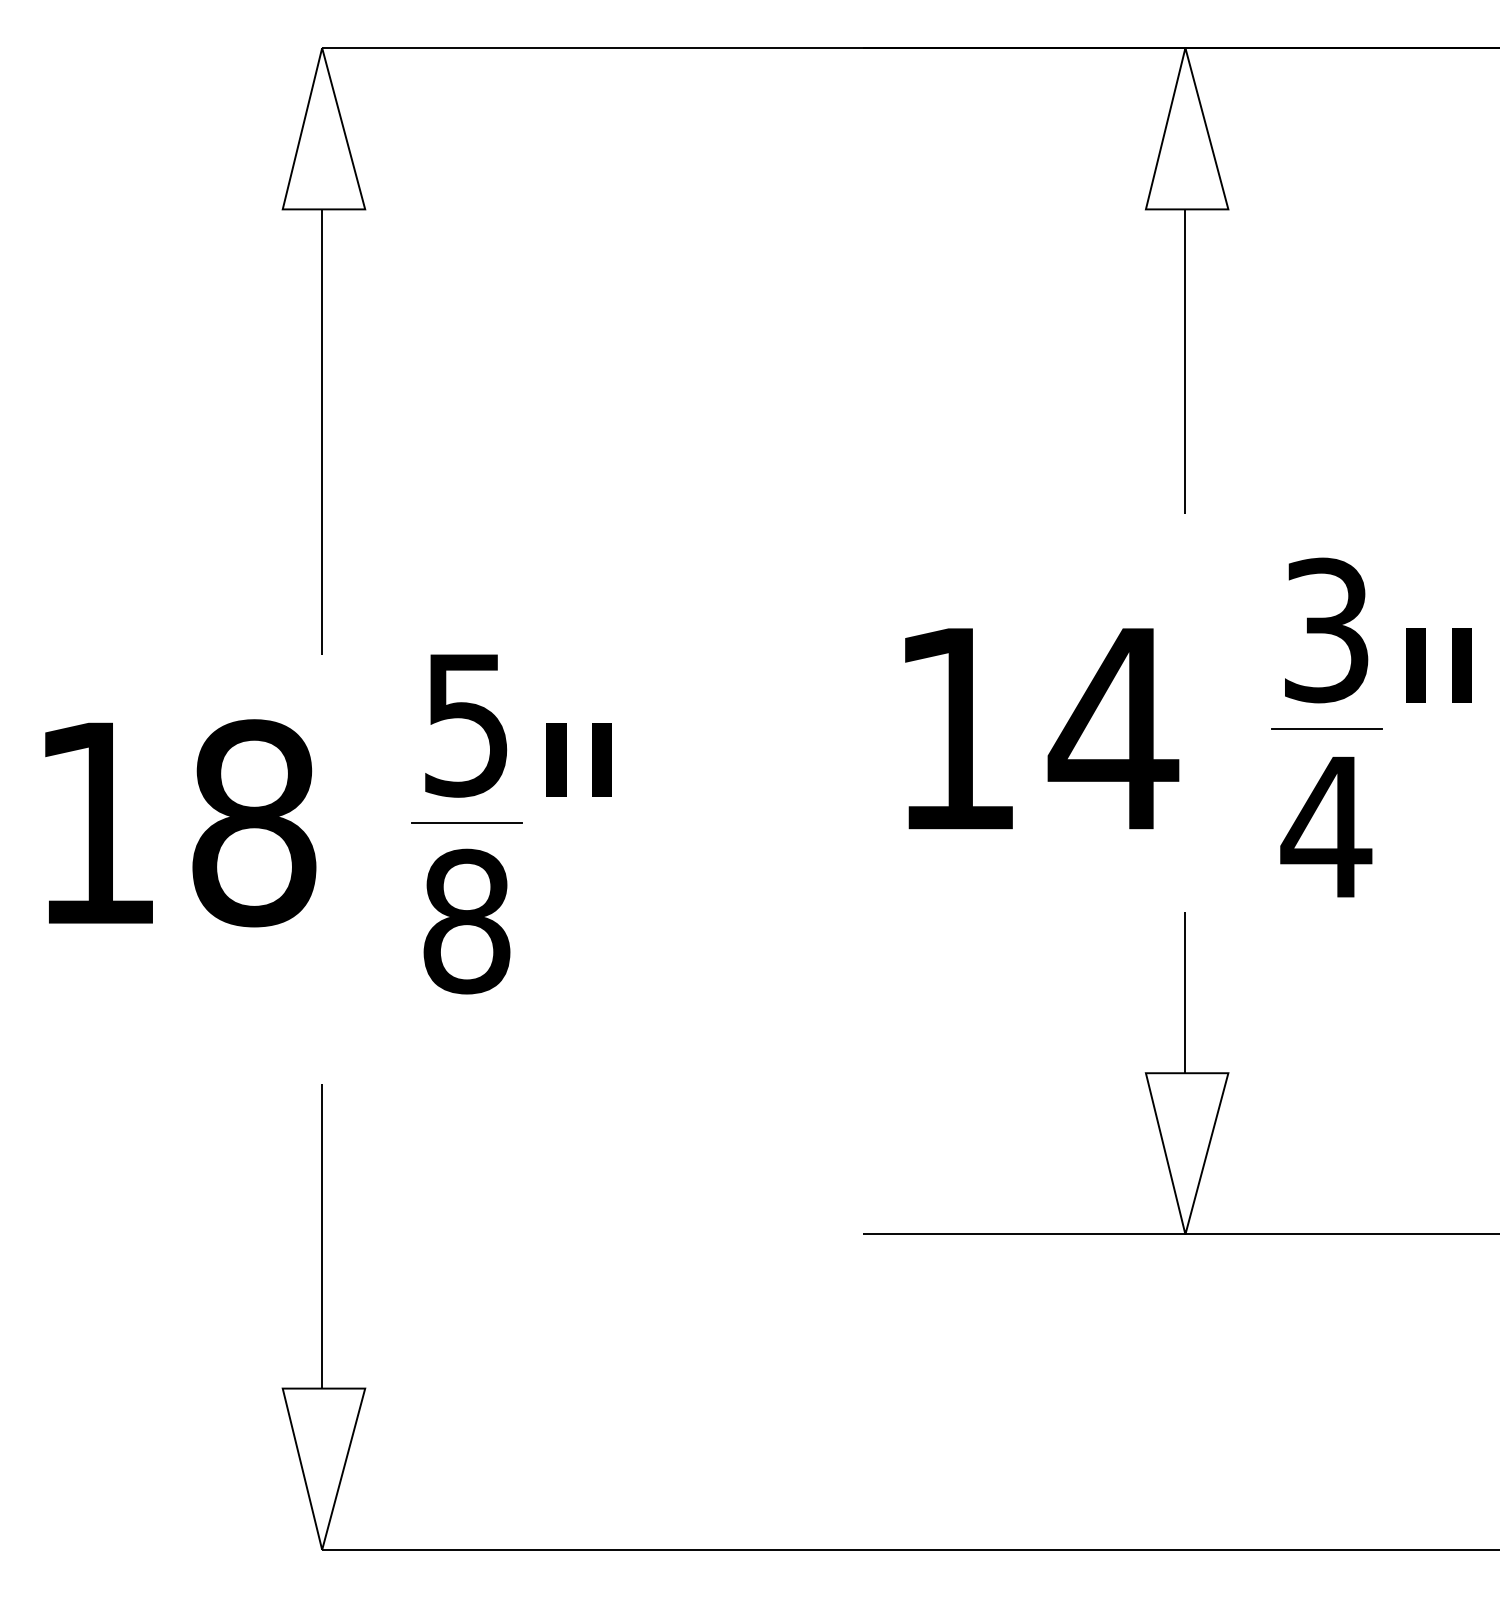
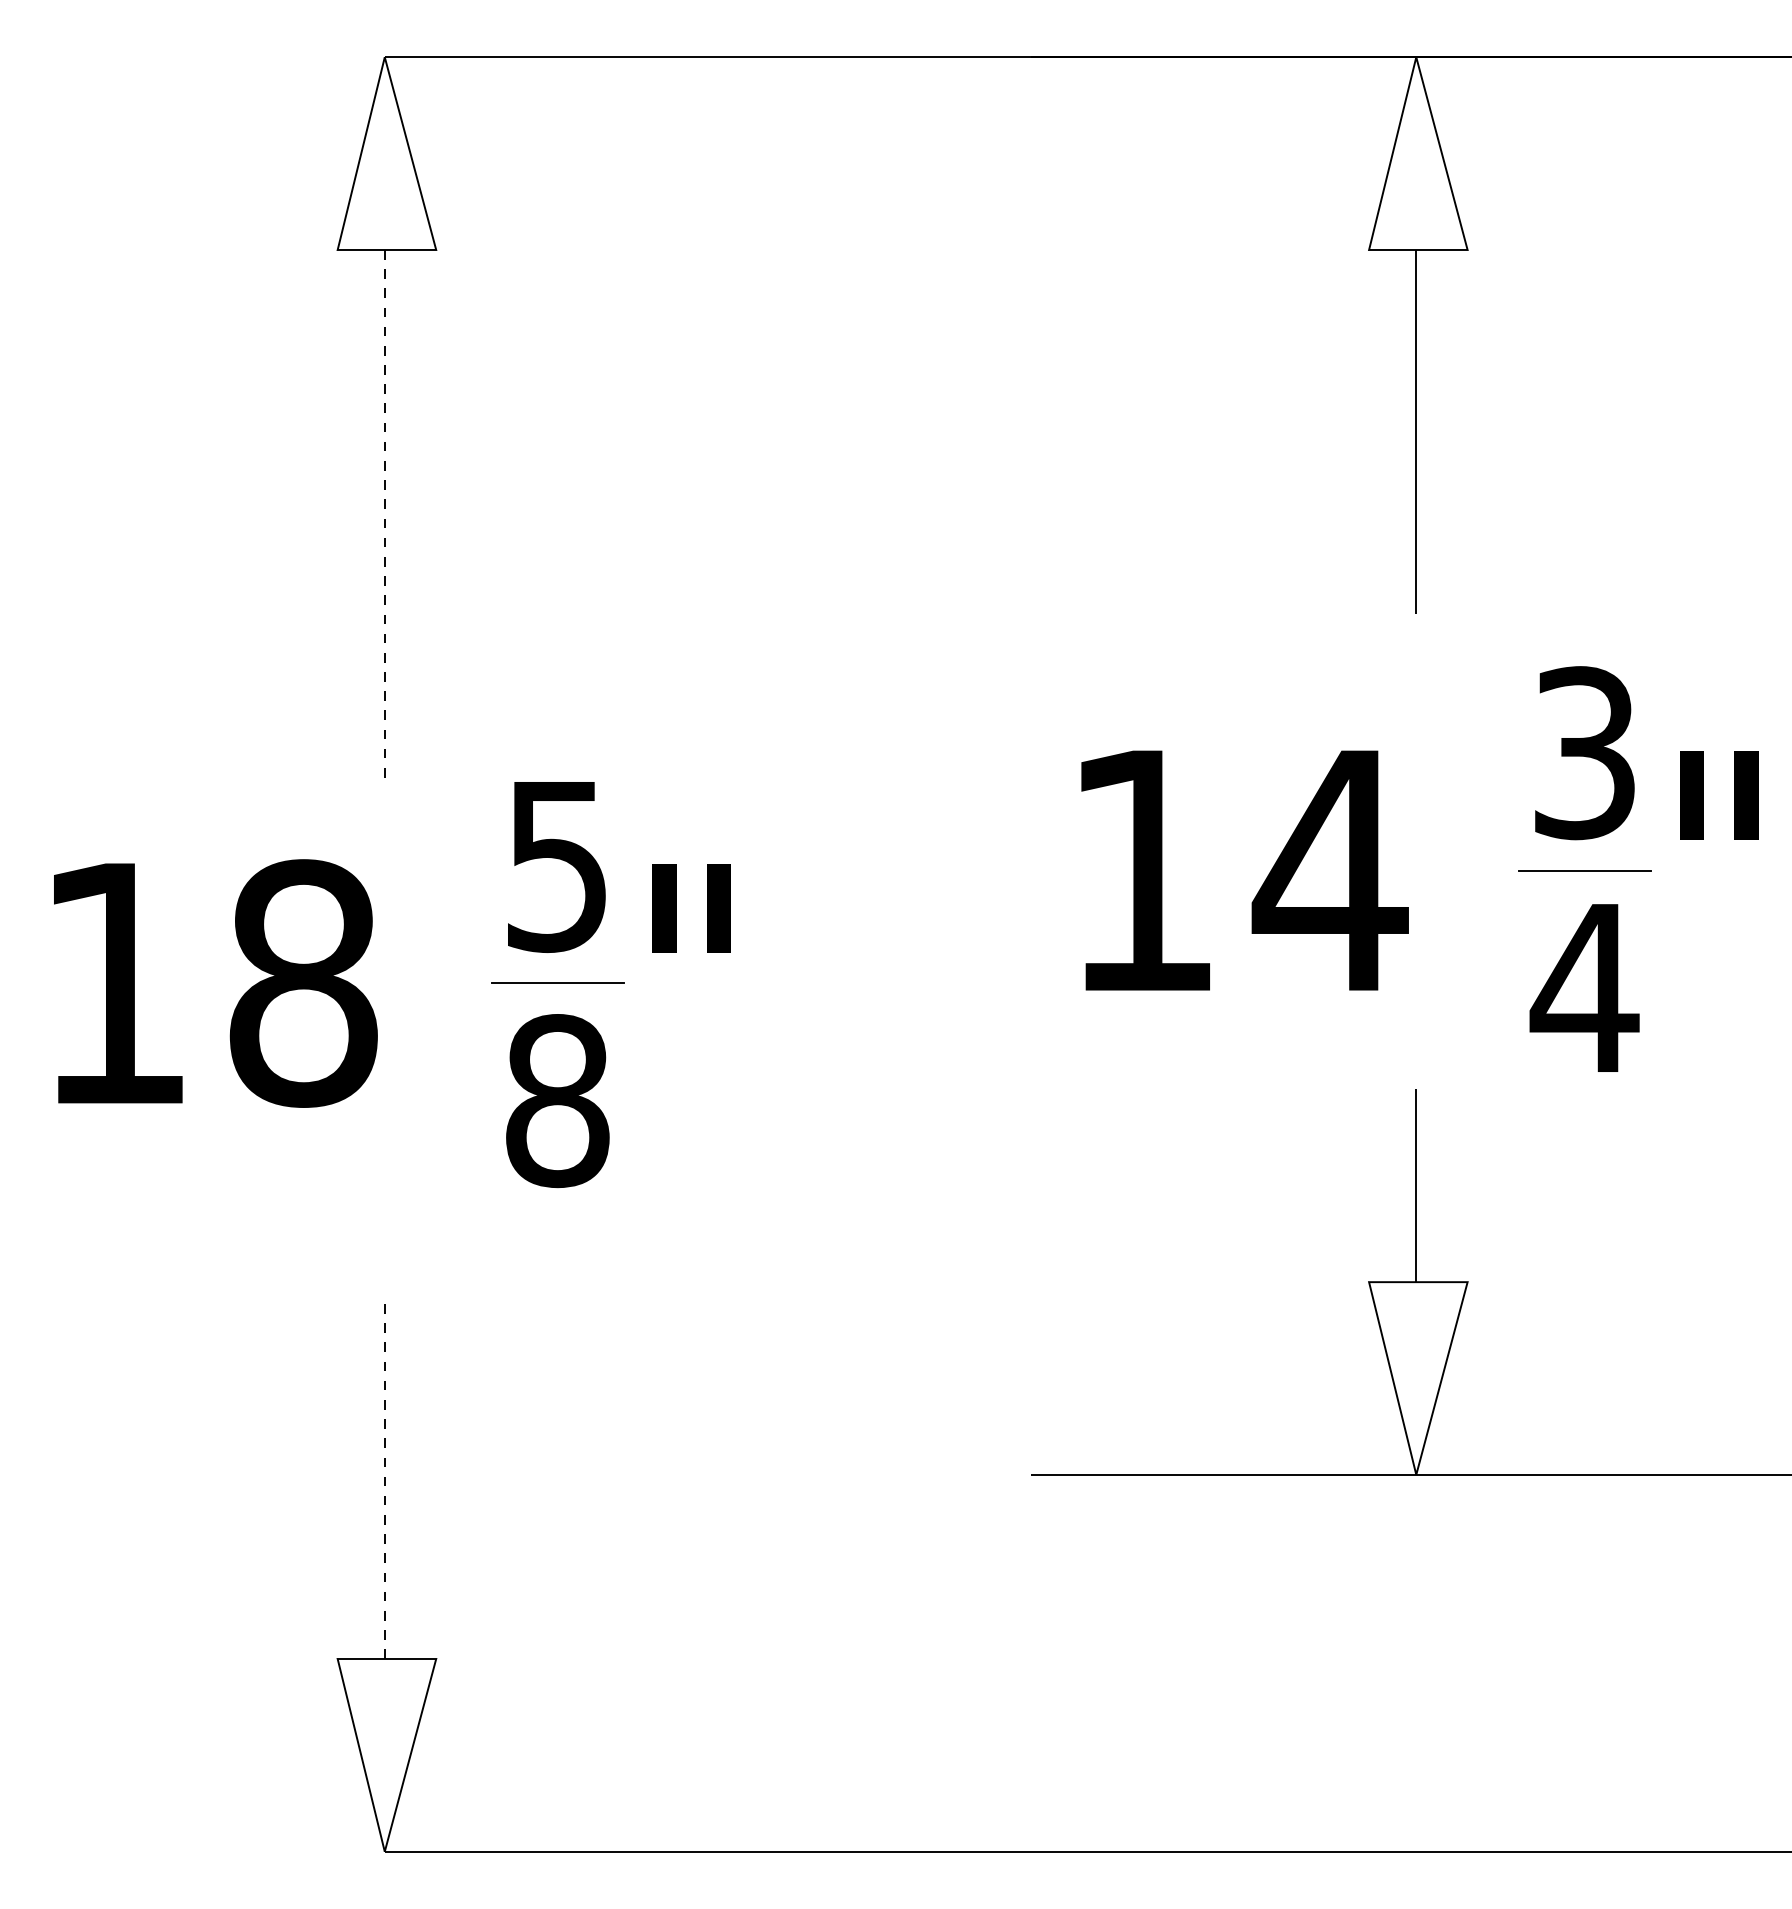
line: (321, 431) -> (384, 515), solid -> dashed
line: (321, 1235) -> (384, 1476), solid -> dashed

